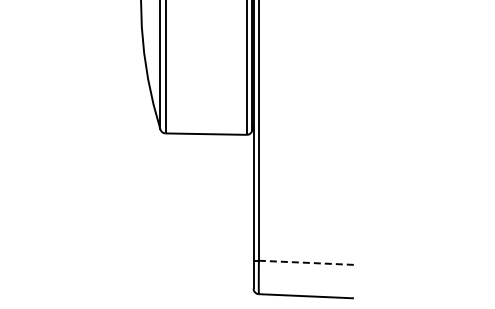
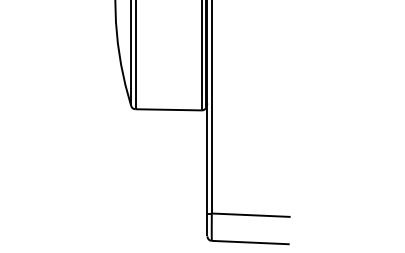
line: (306, 262) -> (250, 214), dashed -> solid

